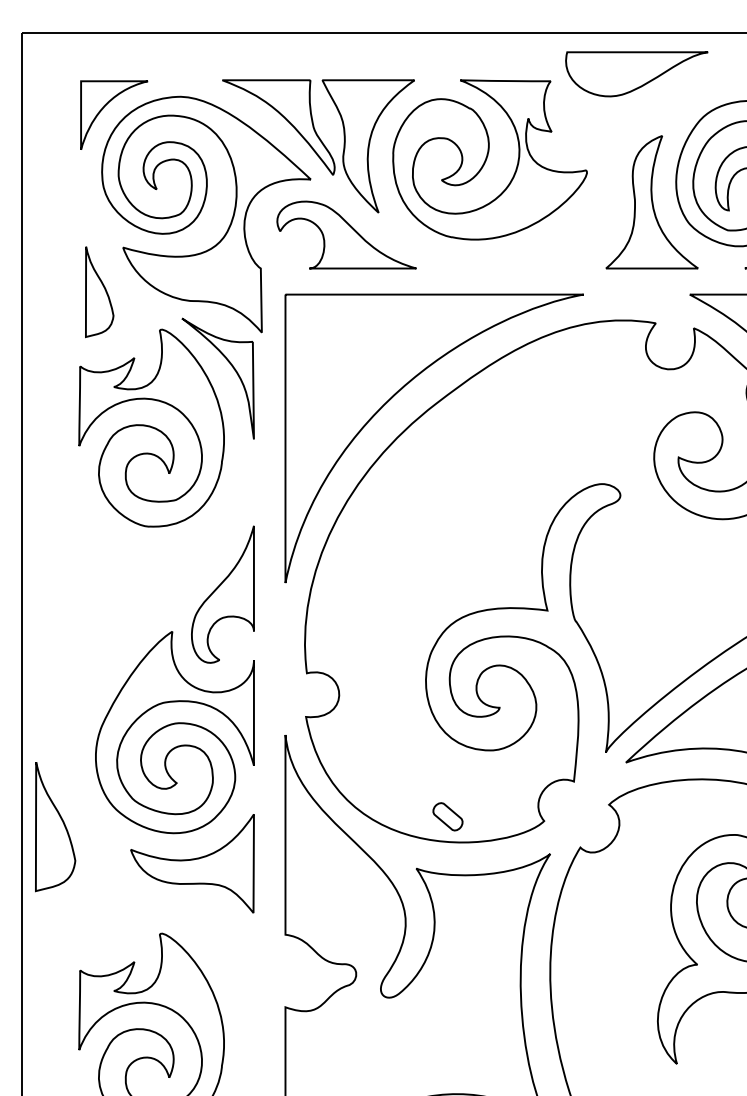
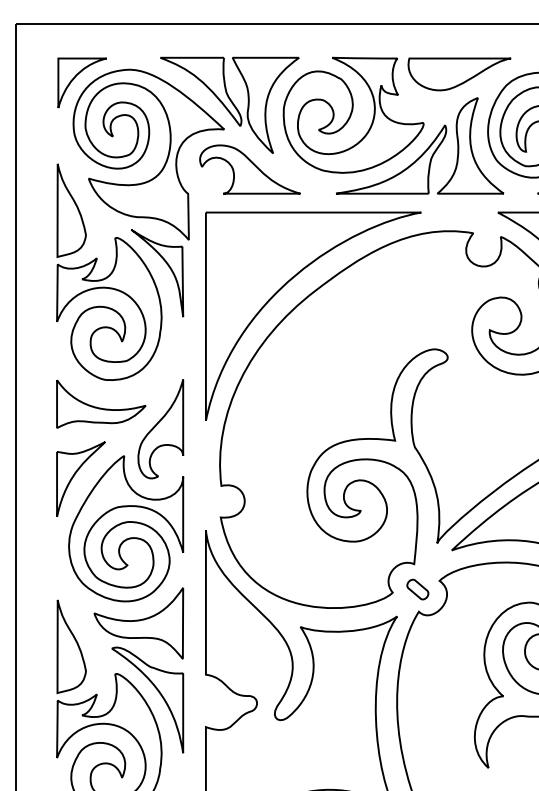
part: (636, 74) -> (459, 74), moved
part: (554, 238) -> (400, 172), added
part: (99, 292) -> (71, 211), size x1.43
part: (140, 559) -> (101, 403), added
part: (103, 659) -> (74, 476), added
part: (447, 816) -> (417, 589), moved
part: (55, 827) -> (71, 647), moved
part: (218, 957) -> (157, 691), added

